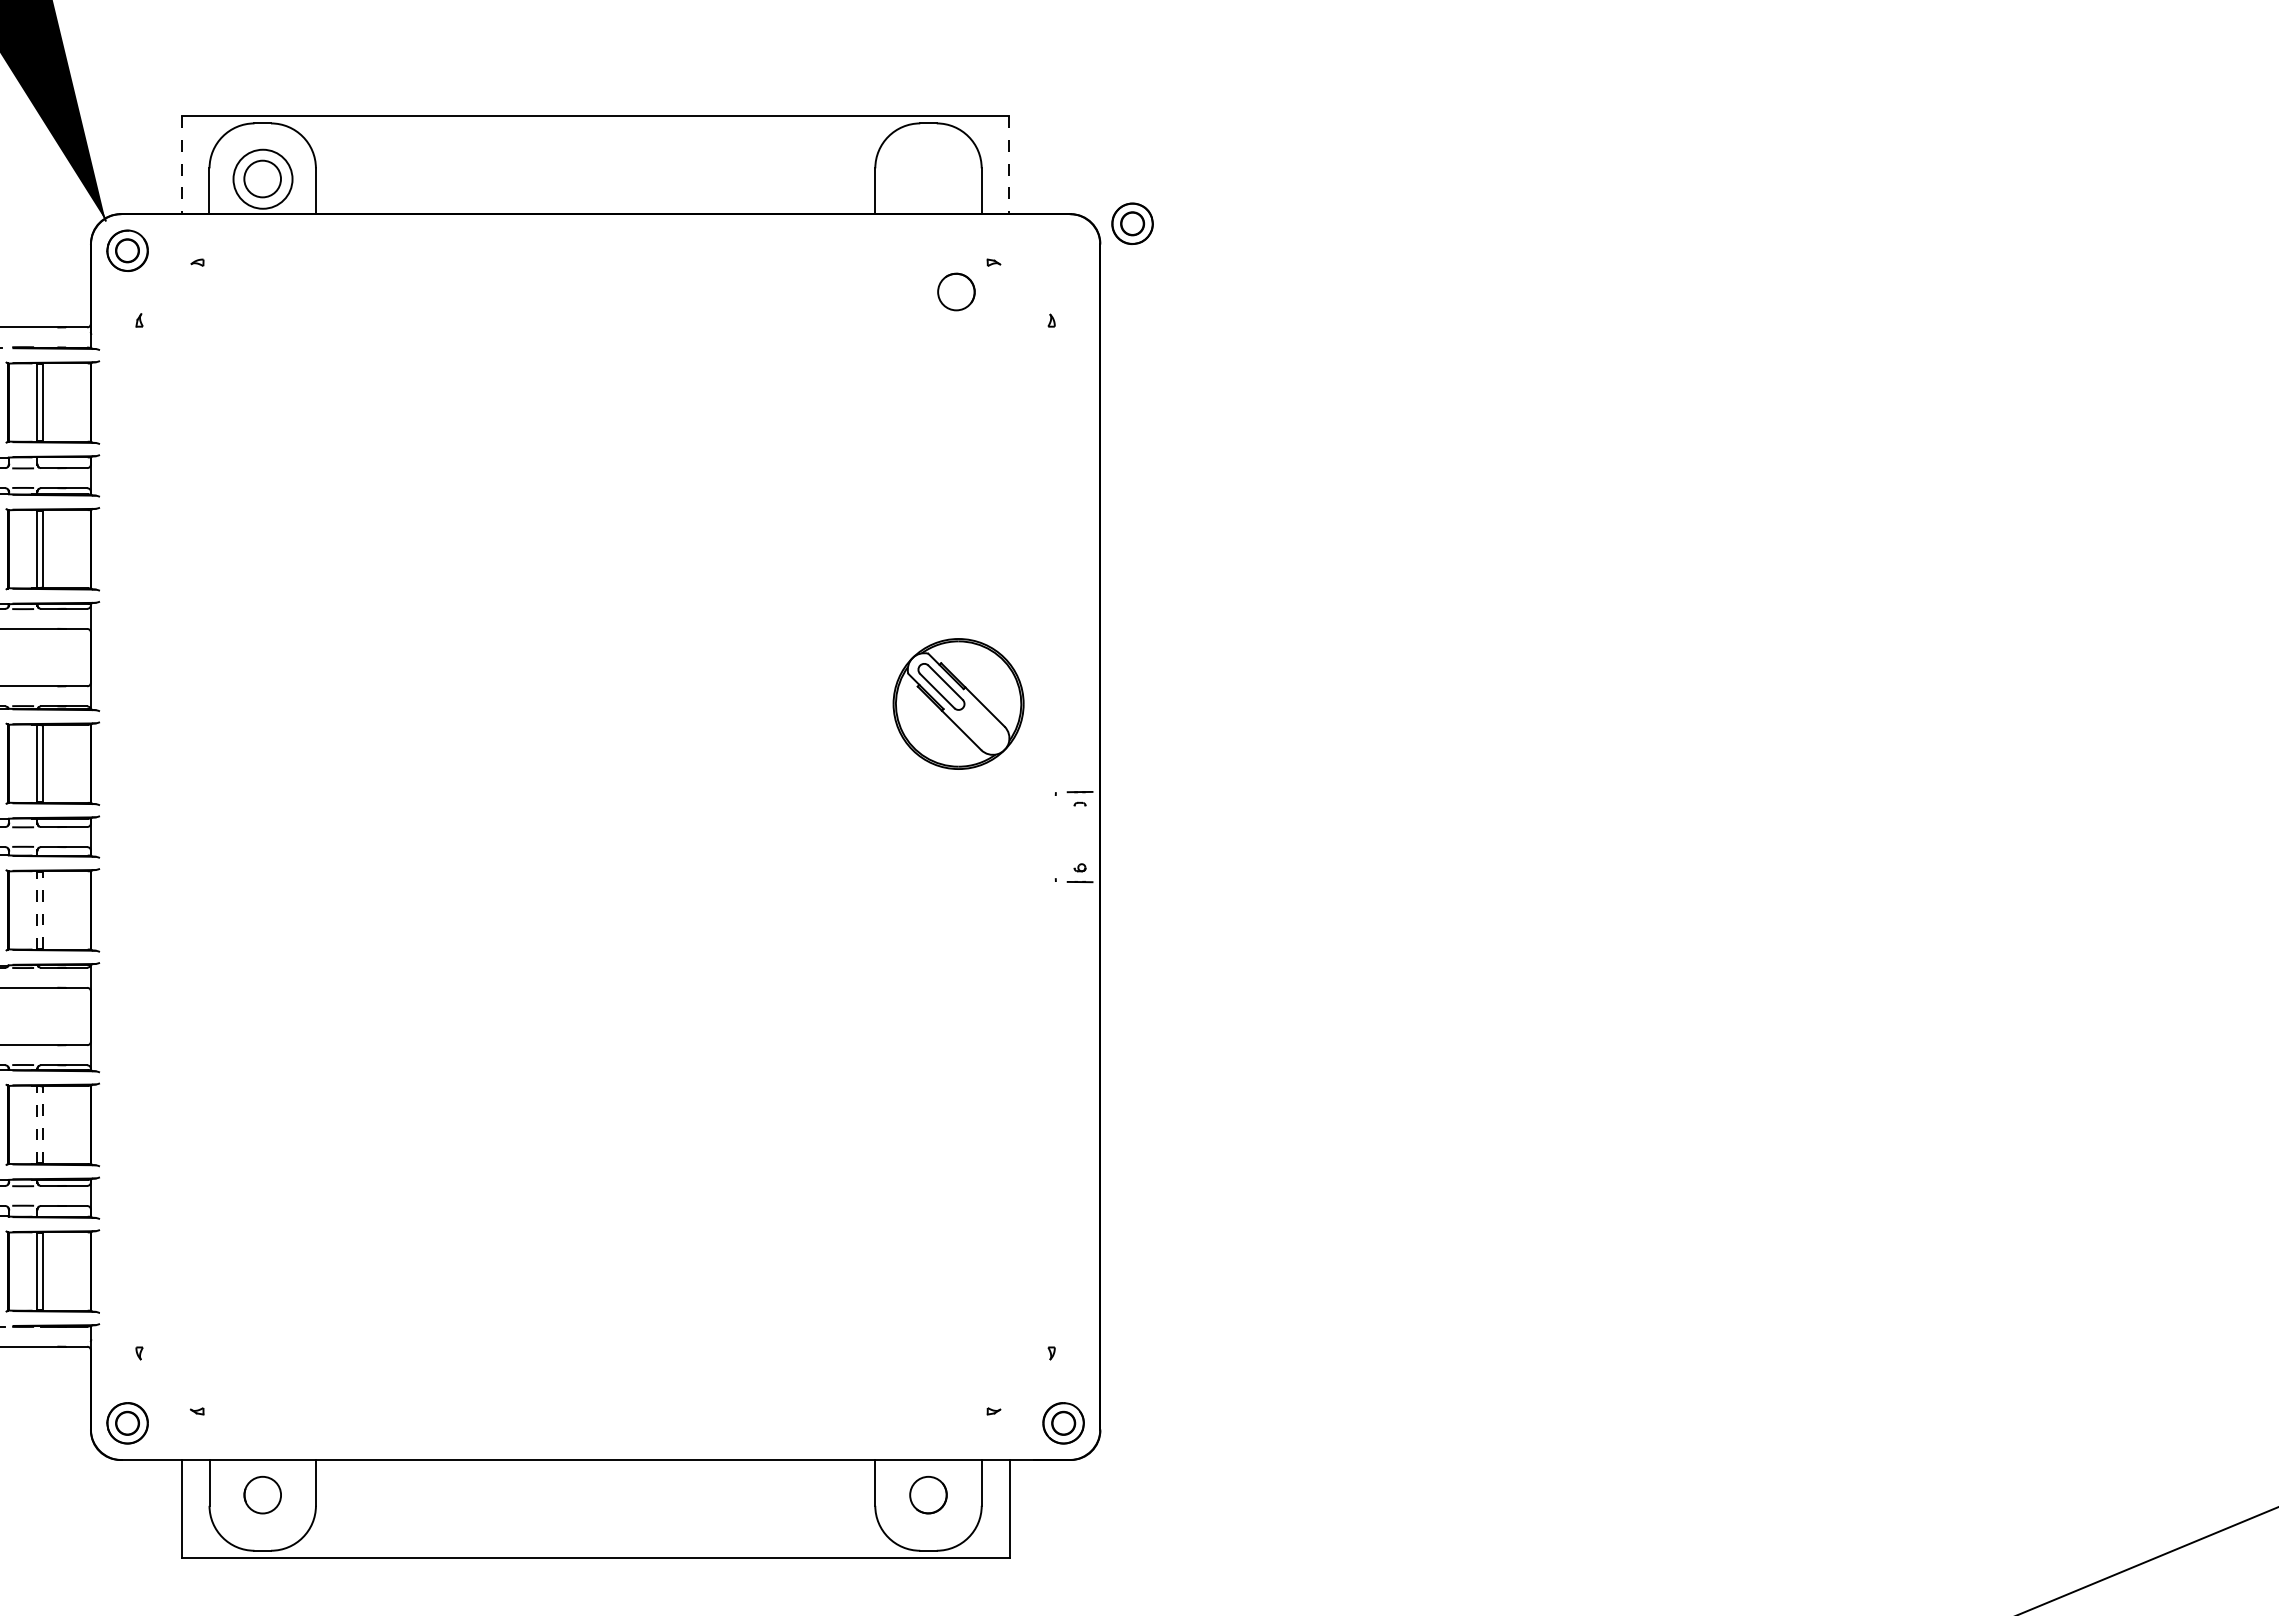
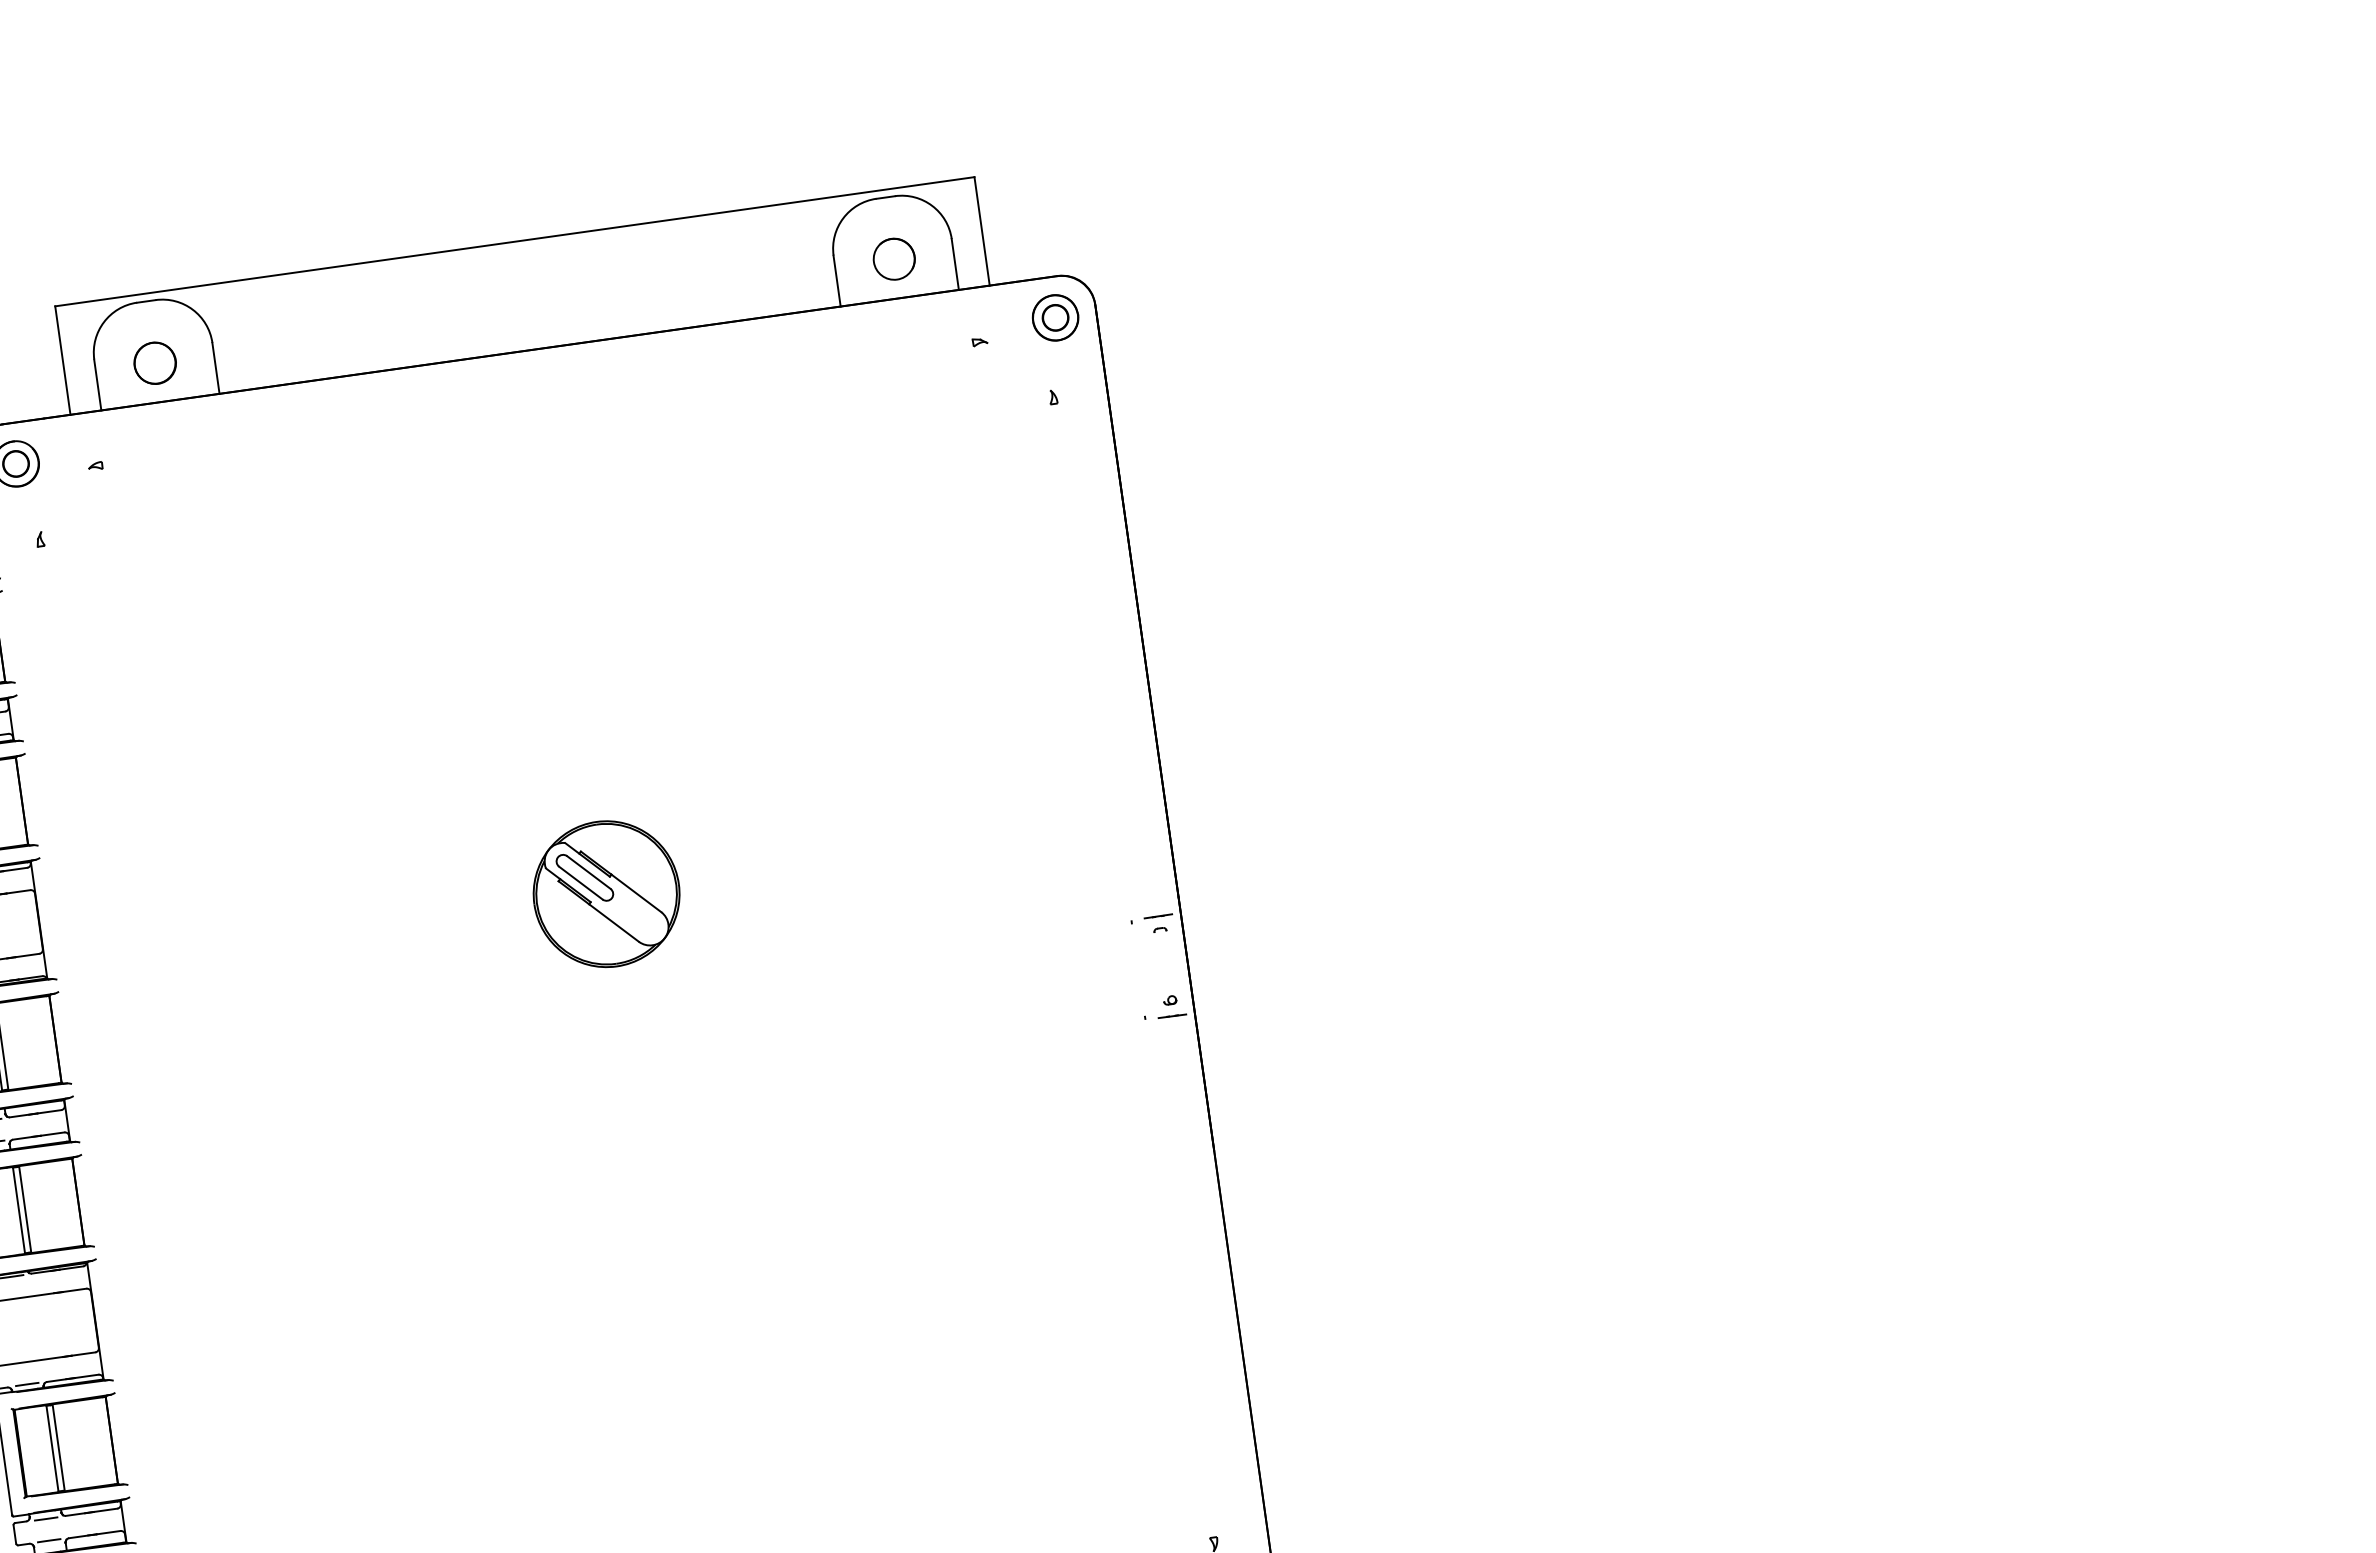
line: (181, 165) -> (62, 360), dashed -> solid
line: (1009, 165) -> (982, 231), dashed -> solid
circle: (262, 178) -> (154, 362), size x0.62
part: (1132, 223) -> (1055, 317), moved
part: (956, 291) -> (894, 258), moved
part: (958, 703) -> (606, 893), moved
line: (37, 909) -> (18, 1209), dashed -> solid
line: (43, 910) -> (25, 1209), dashed -> solid
line: (37, 1124) -> (52, 1448), dashed -> solid
line: (43, 1124) -> (59, 1447), dashed -> solid

